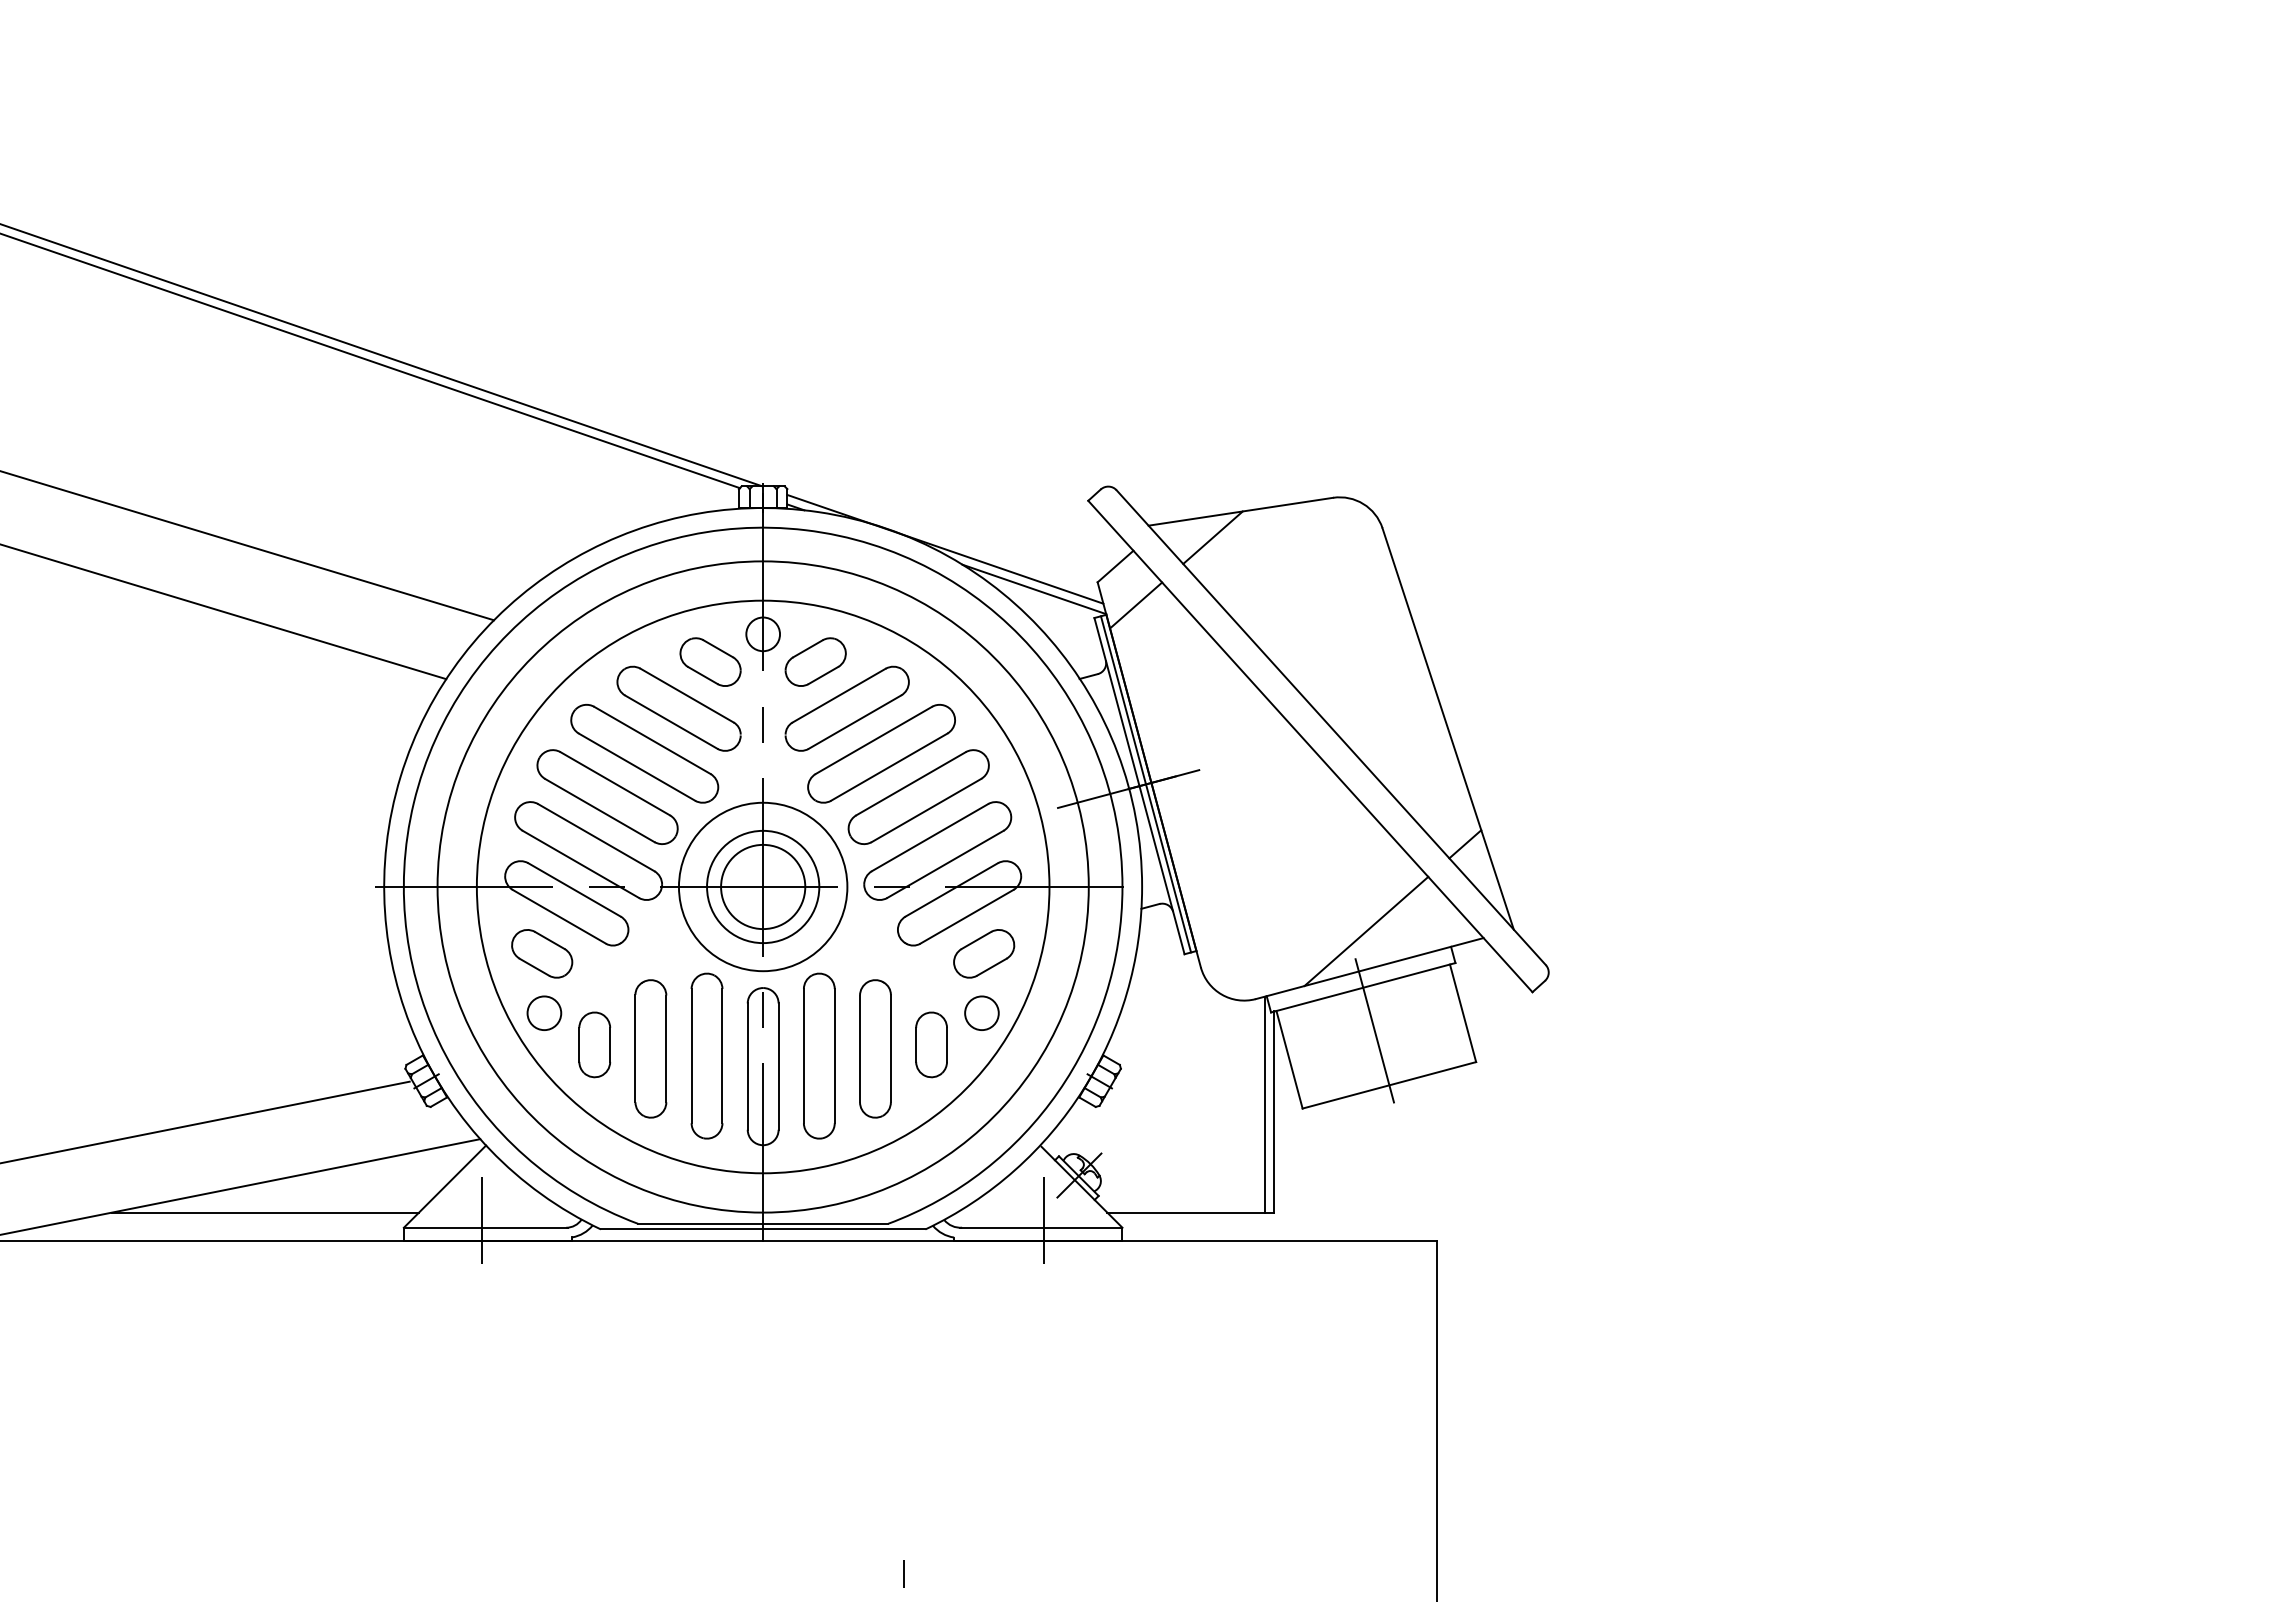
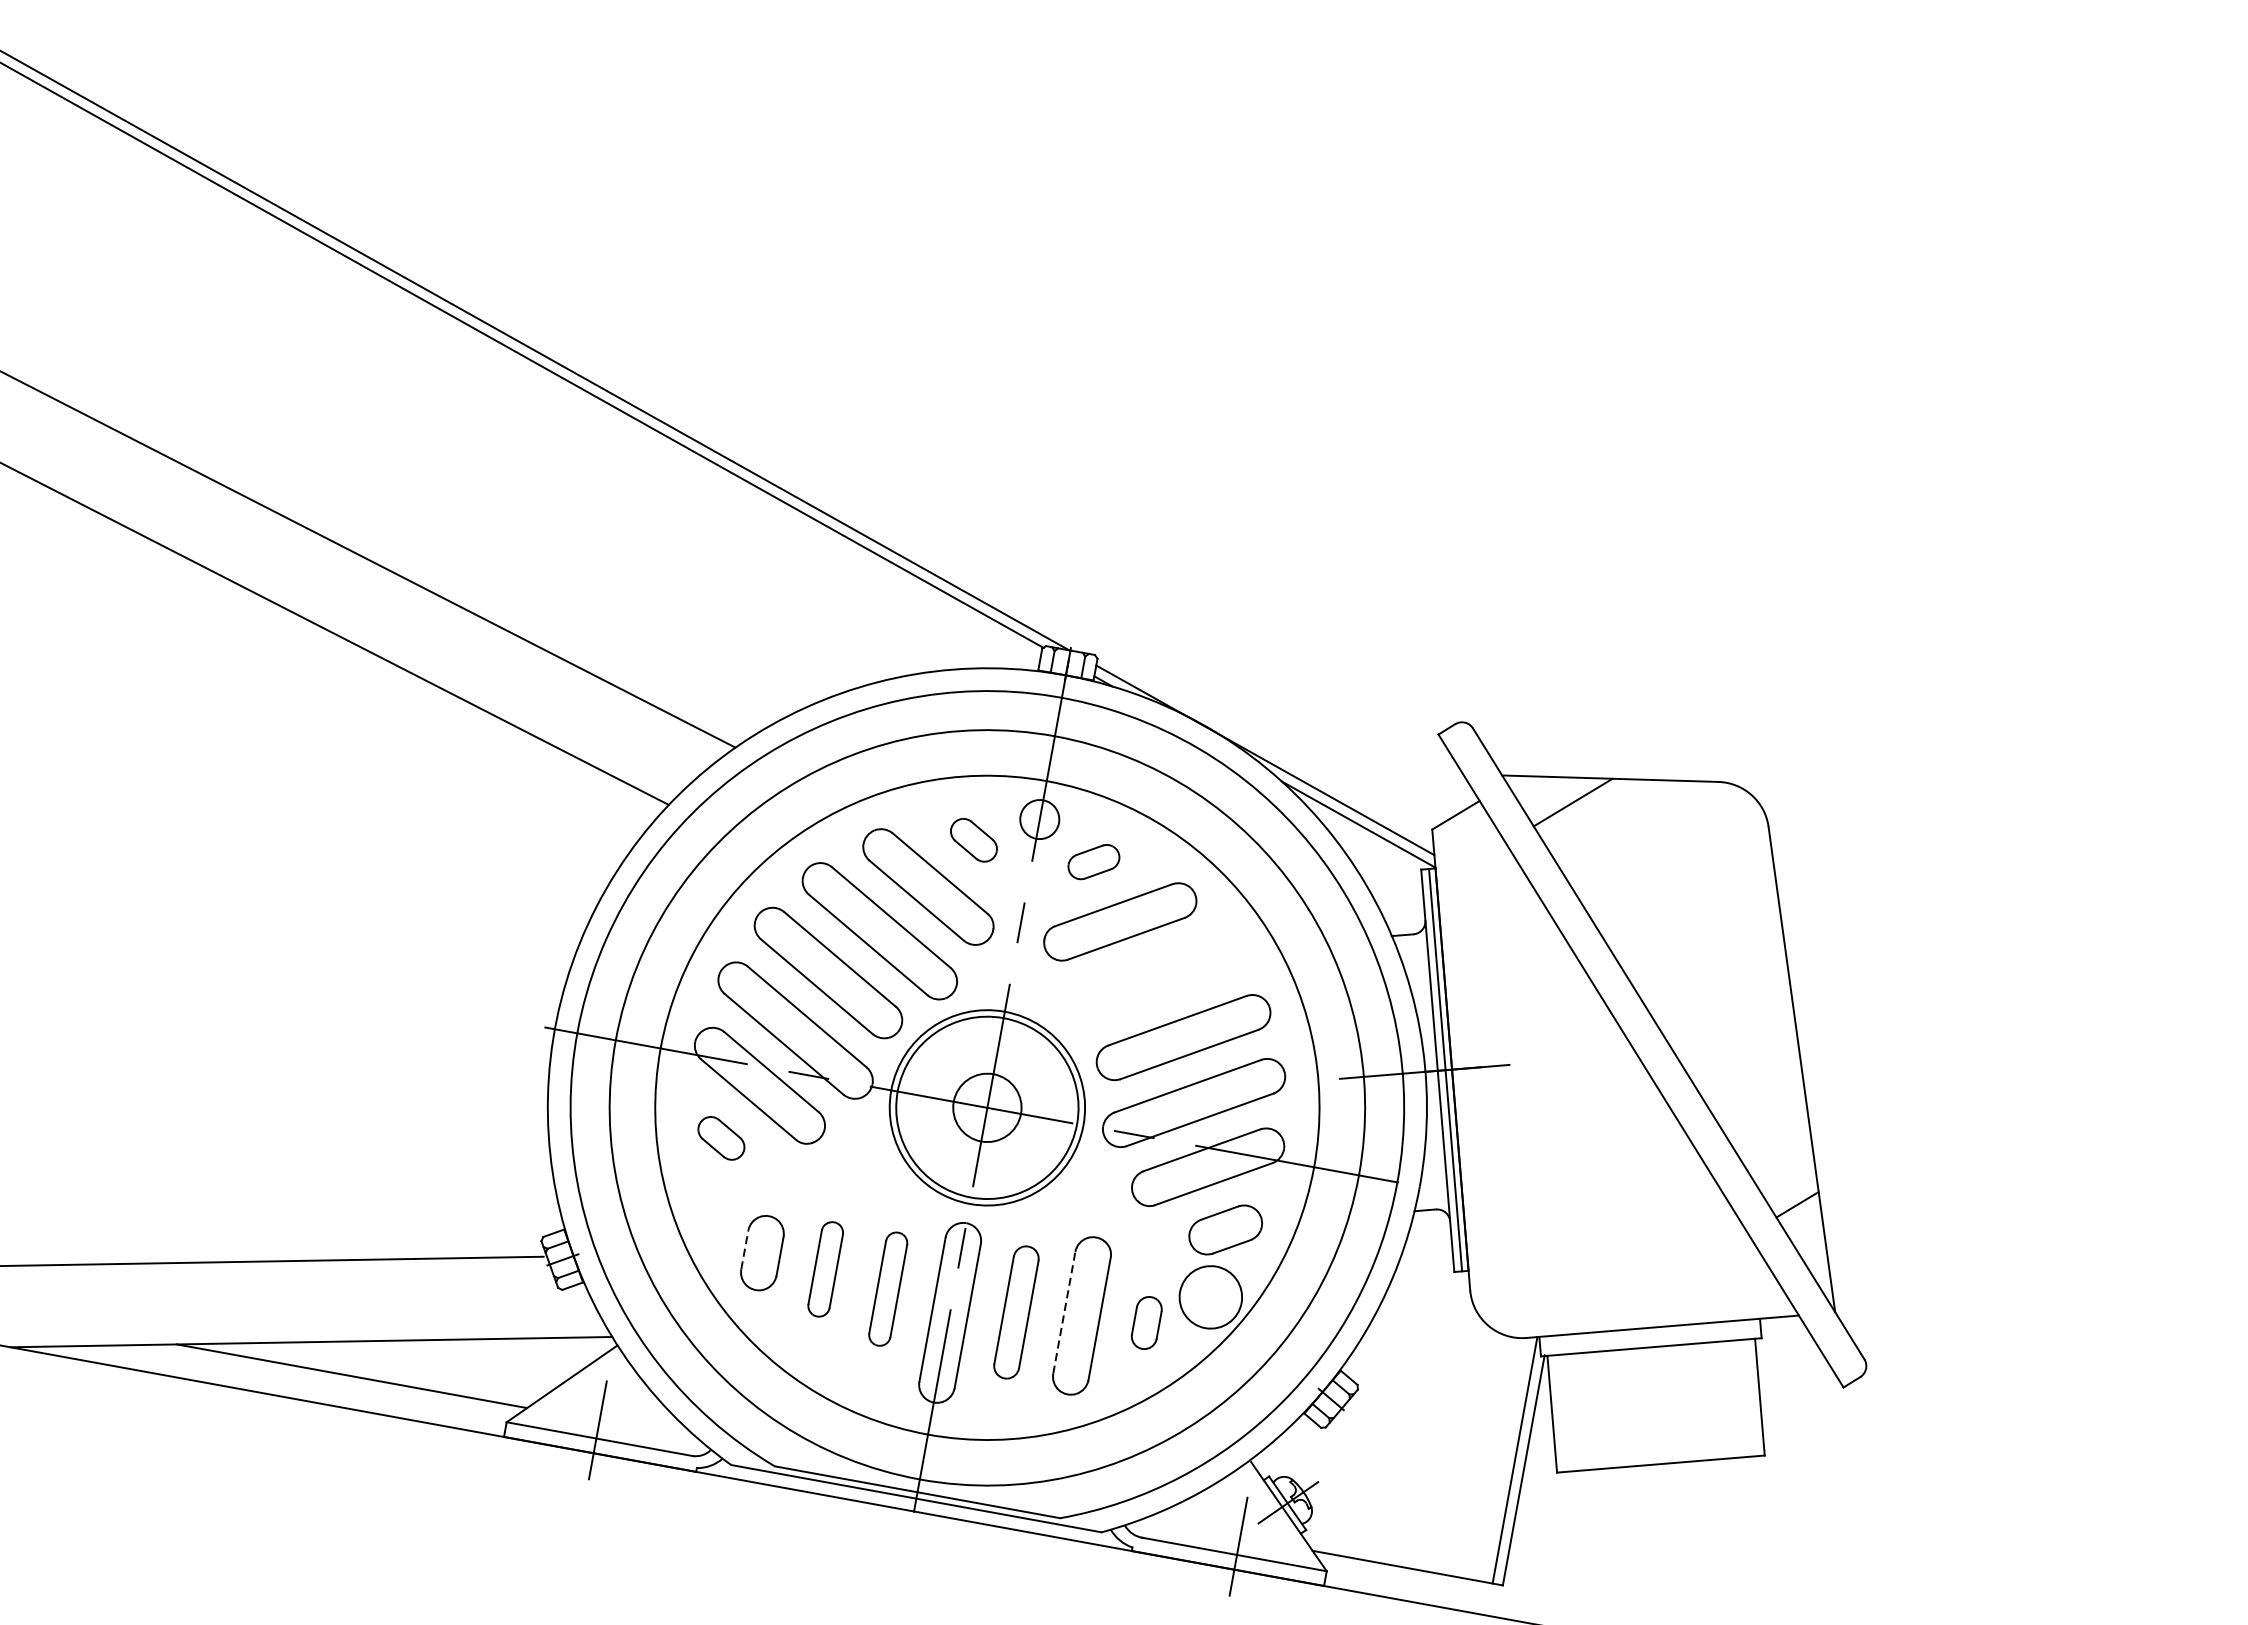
line: (1136, 605) -> (1471, 864), removed
part: (710, 661) -> (974, 839), size x0.7
part: (815, 661) -> (1093, 861), size x0.7
part: (881, 753) -> (1150, 980), removed
circle: (763, 886) -> (987, 1107), size x0.7
circle: (763, 886) -> (987, 1107), size x1.4
line: (1366, 931) -> (1666, 1283), removed
part: (542, 953) -> (721, 1137), size x0.7
circle: (544, 1012) -> (711, 1205), removed
circle: (981, 1013) -> (1210, 1297), size x1.6
line: (1374, 1030) -> (1655, 1398), removed
line: (579, 1044) -> (745, 1249), solid -> dashed
part: (931, 1044) -> (1146, 1322), size x0.7
part: (650, 1048) -> (825, 1268), size x0.6
line: (860, 1048) -> (1064, 1312), solid -> dashed
part: (706, 1055) -> (887, 1288), size x0.6
part: (819, 1055) -> (1016, 1311), size x0.7

